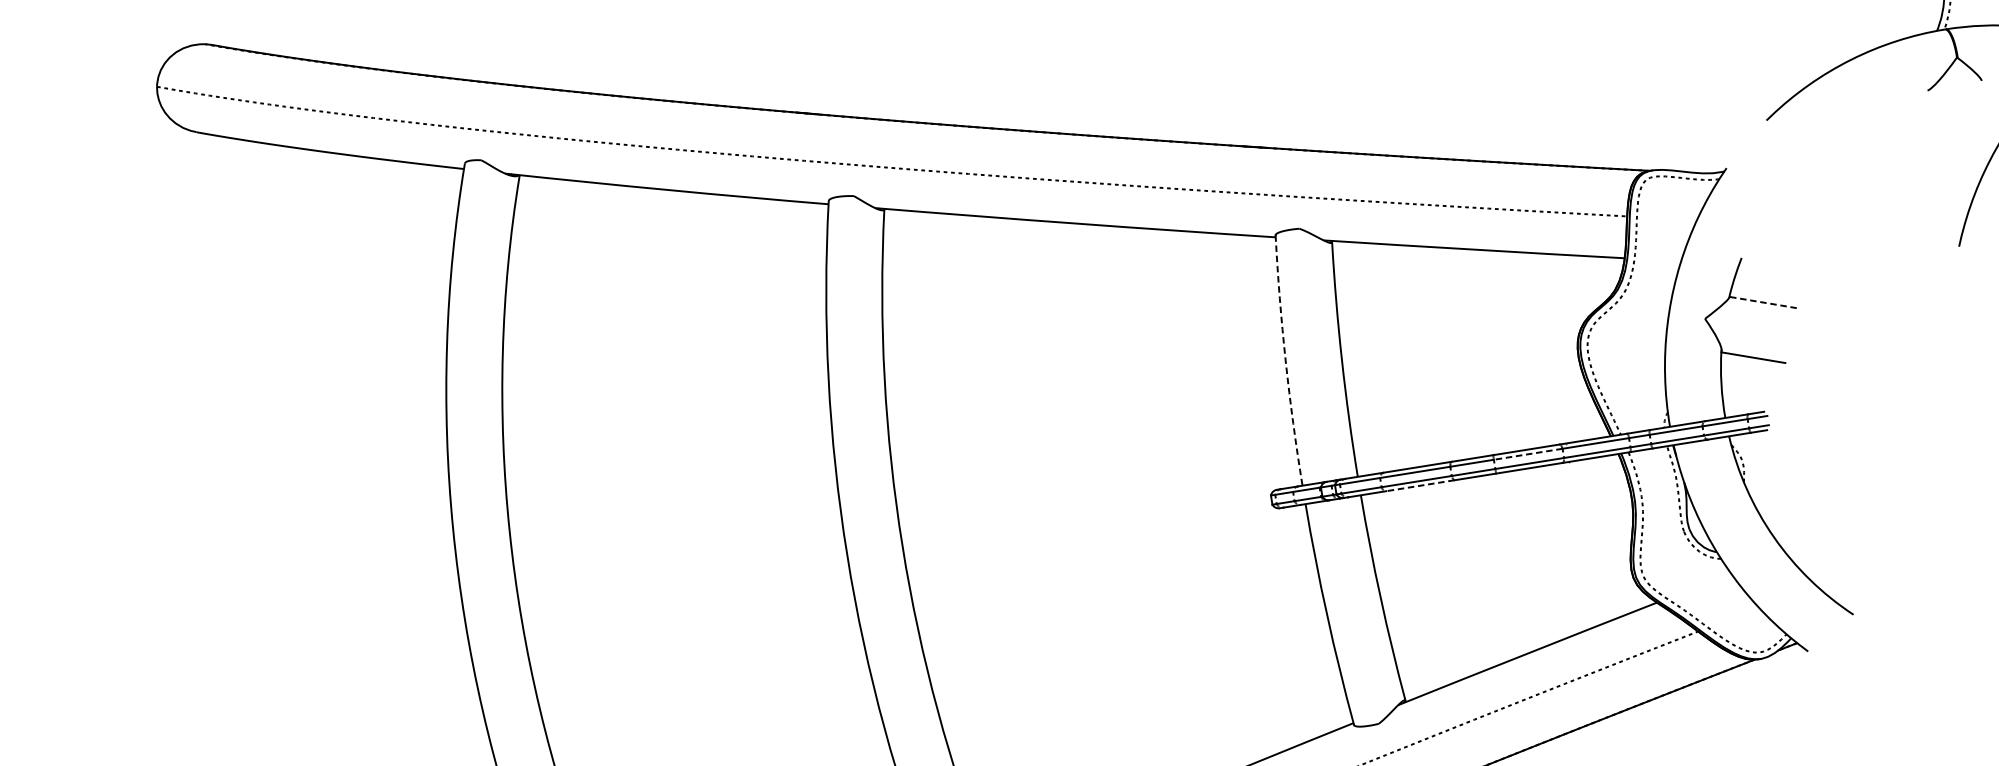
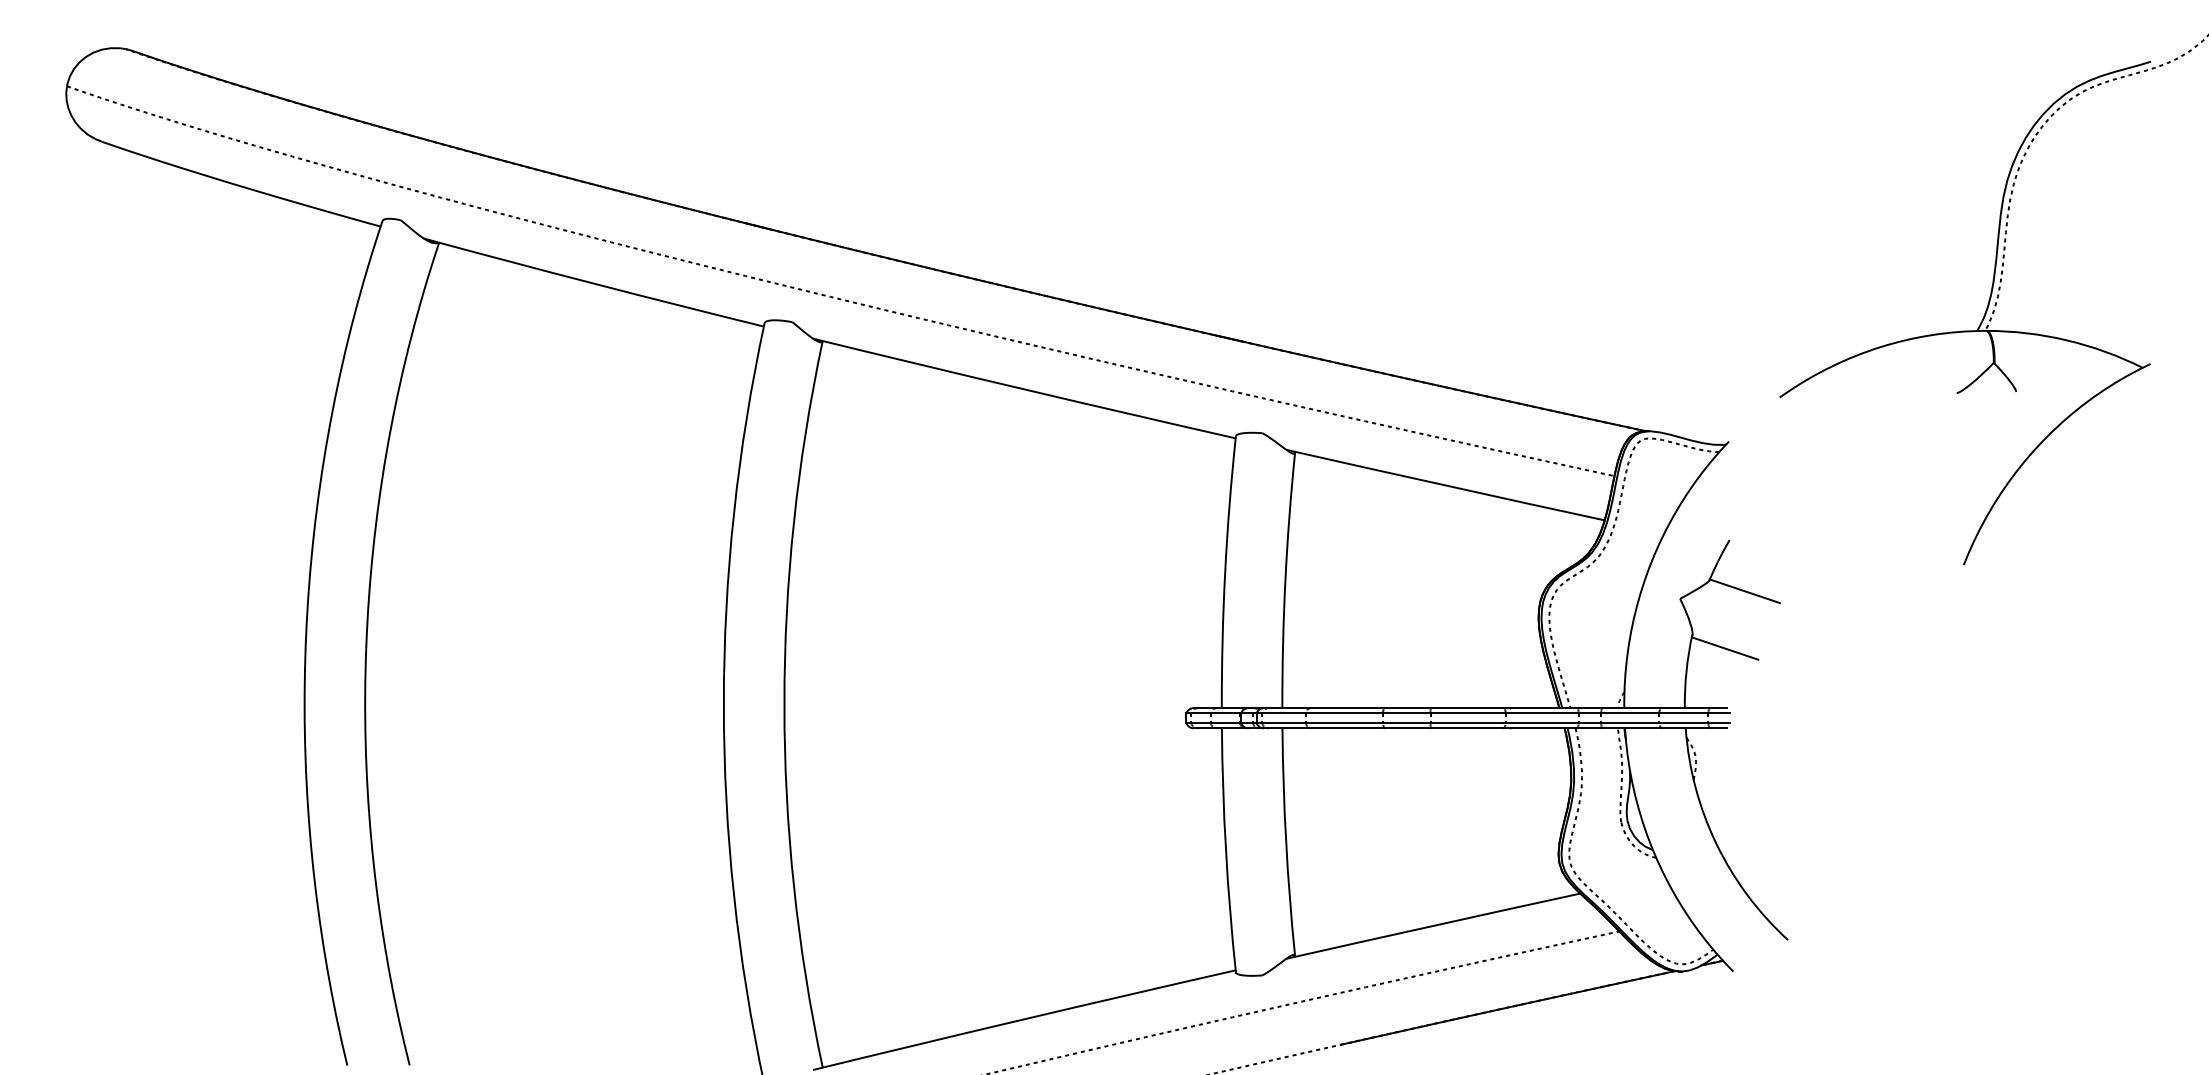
line: (1762, 302) -> (1744, 591), dashed -> solid
arc: (1285, 360) -> (1225, 571), dashed -> solid
line: (1528, 454) -> (1468, 713), dashed -> solid
line: (1420, 485) -> (1347, 728), dashed -> solid

